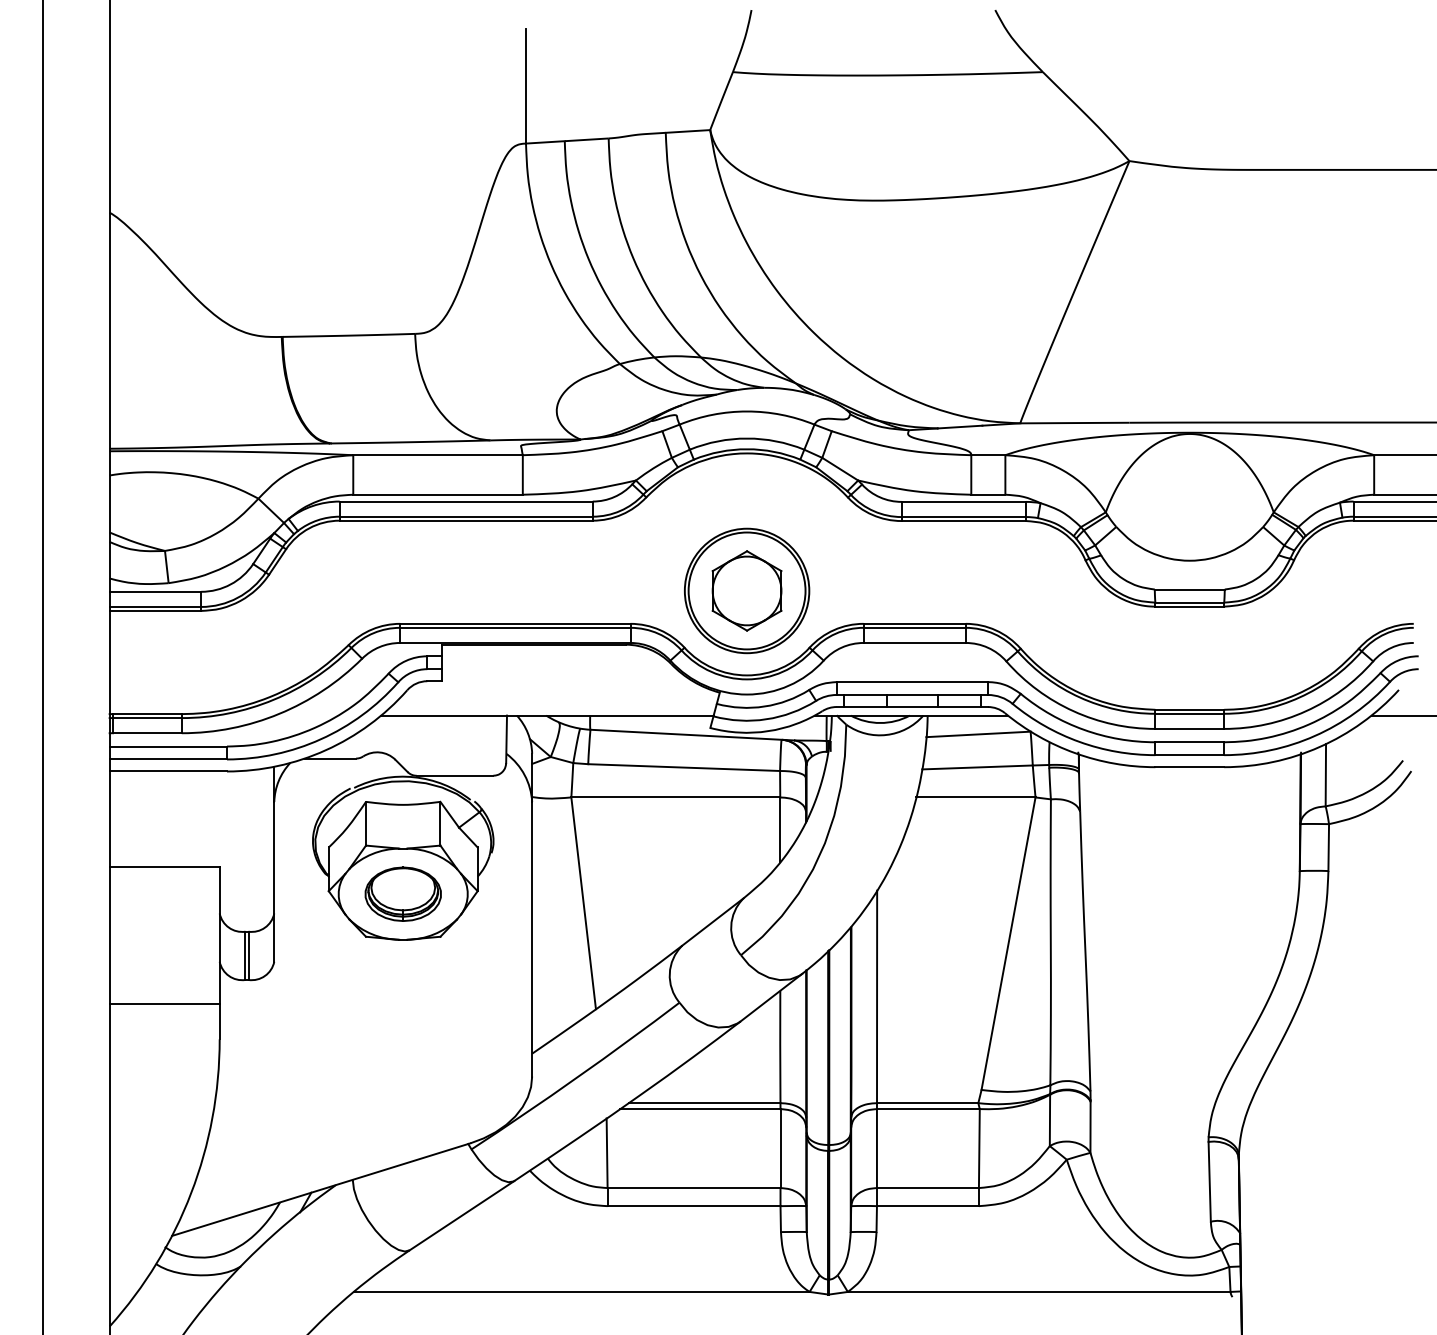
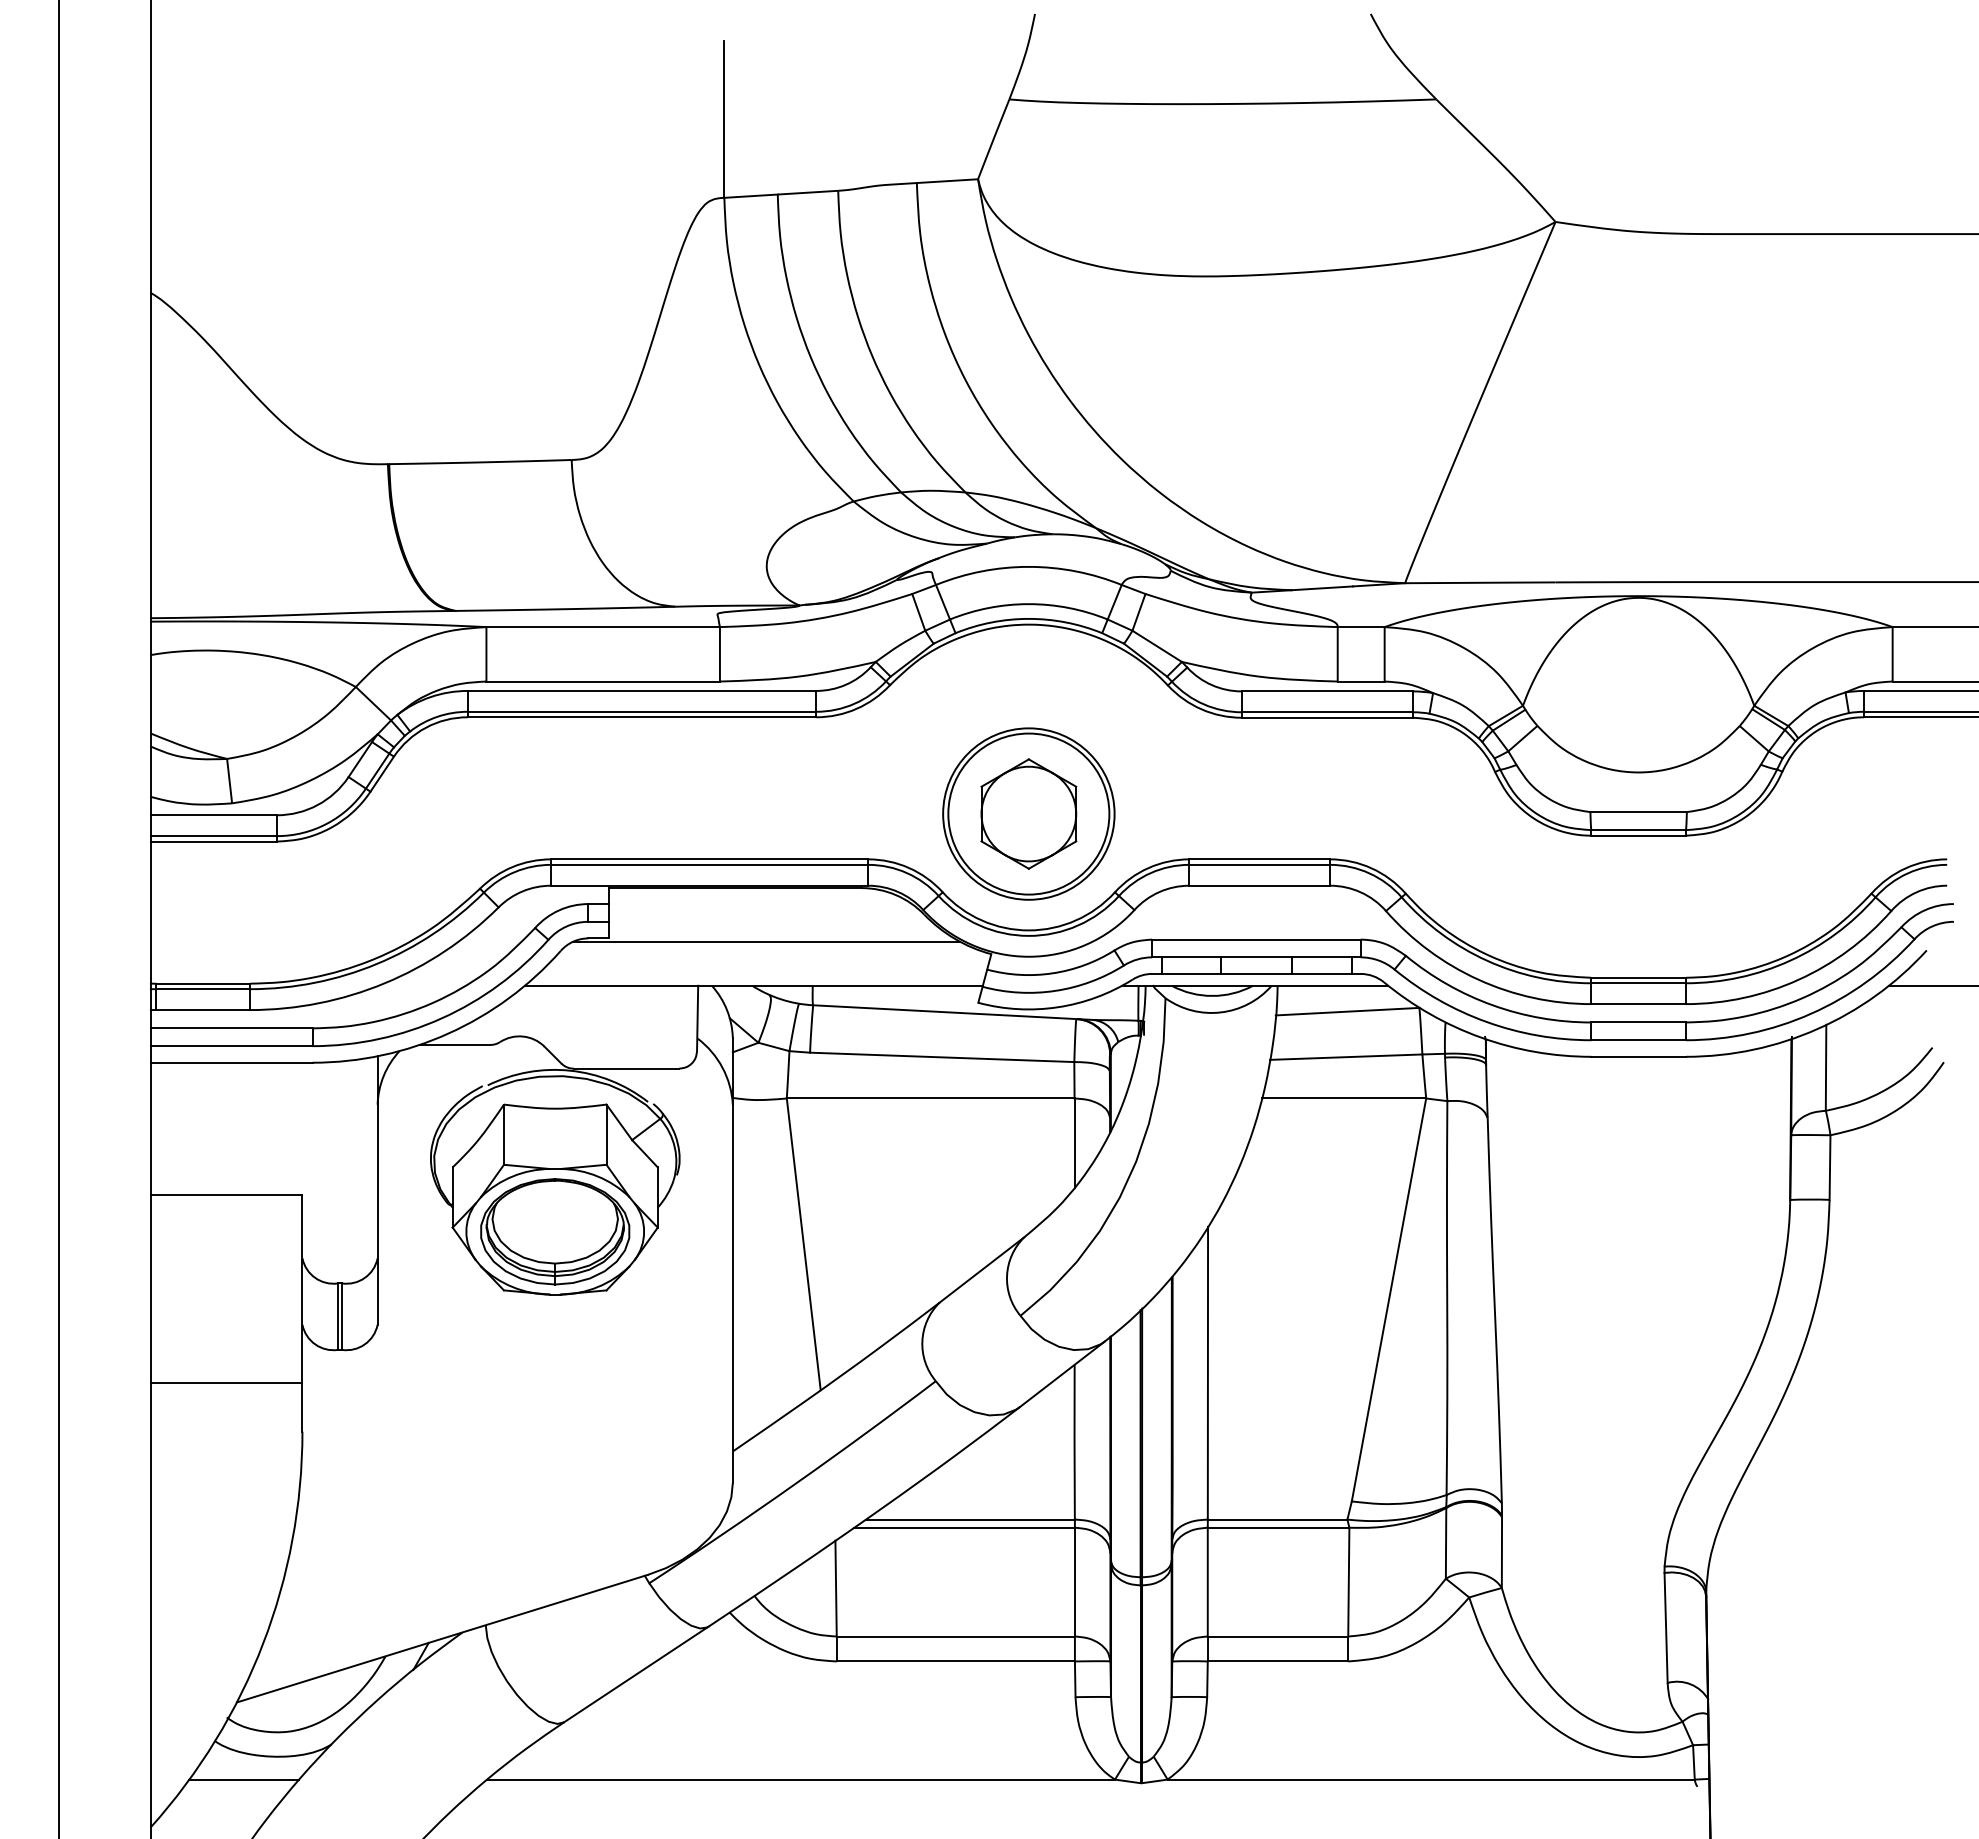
line: (556, 683) -> (766, 941), added
part: (403, 894) -> (555, 1231), size x1.43
line: (177, 1291) -> (244, 1779), added

